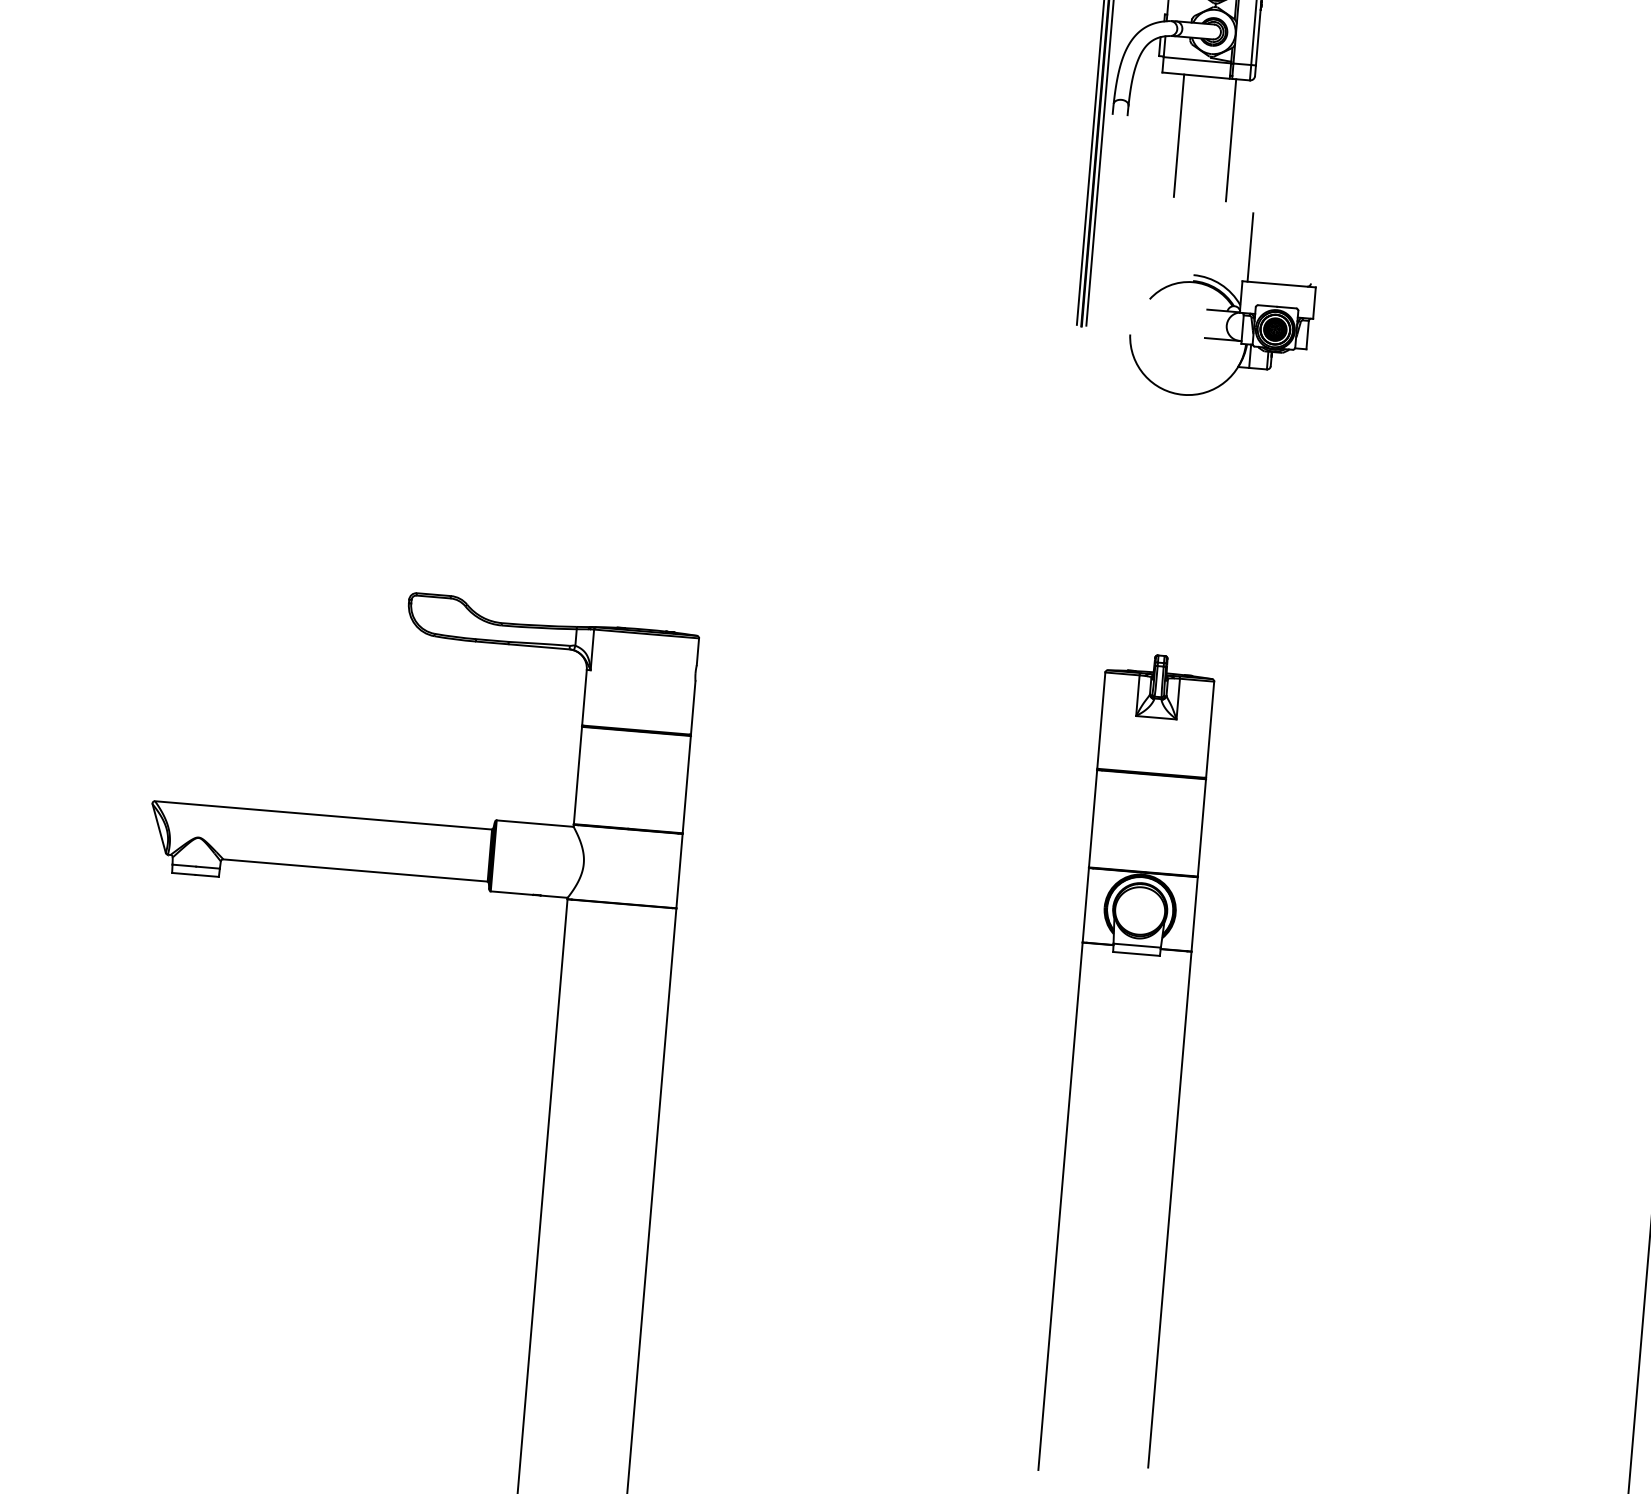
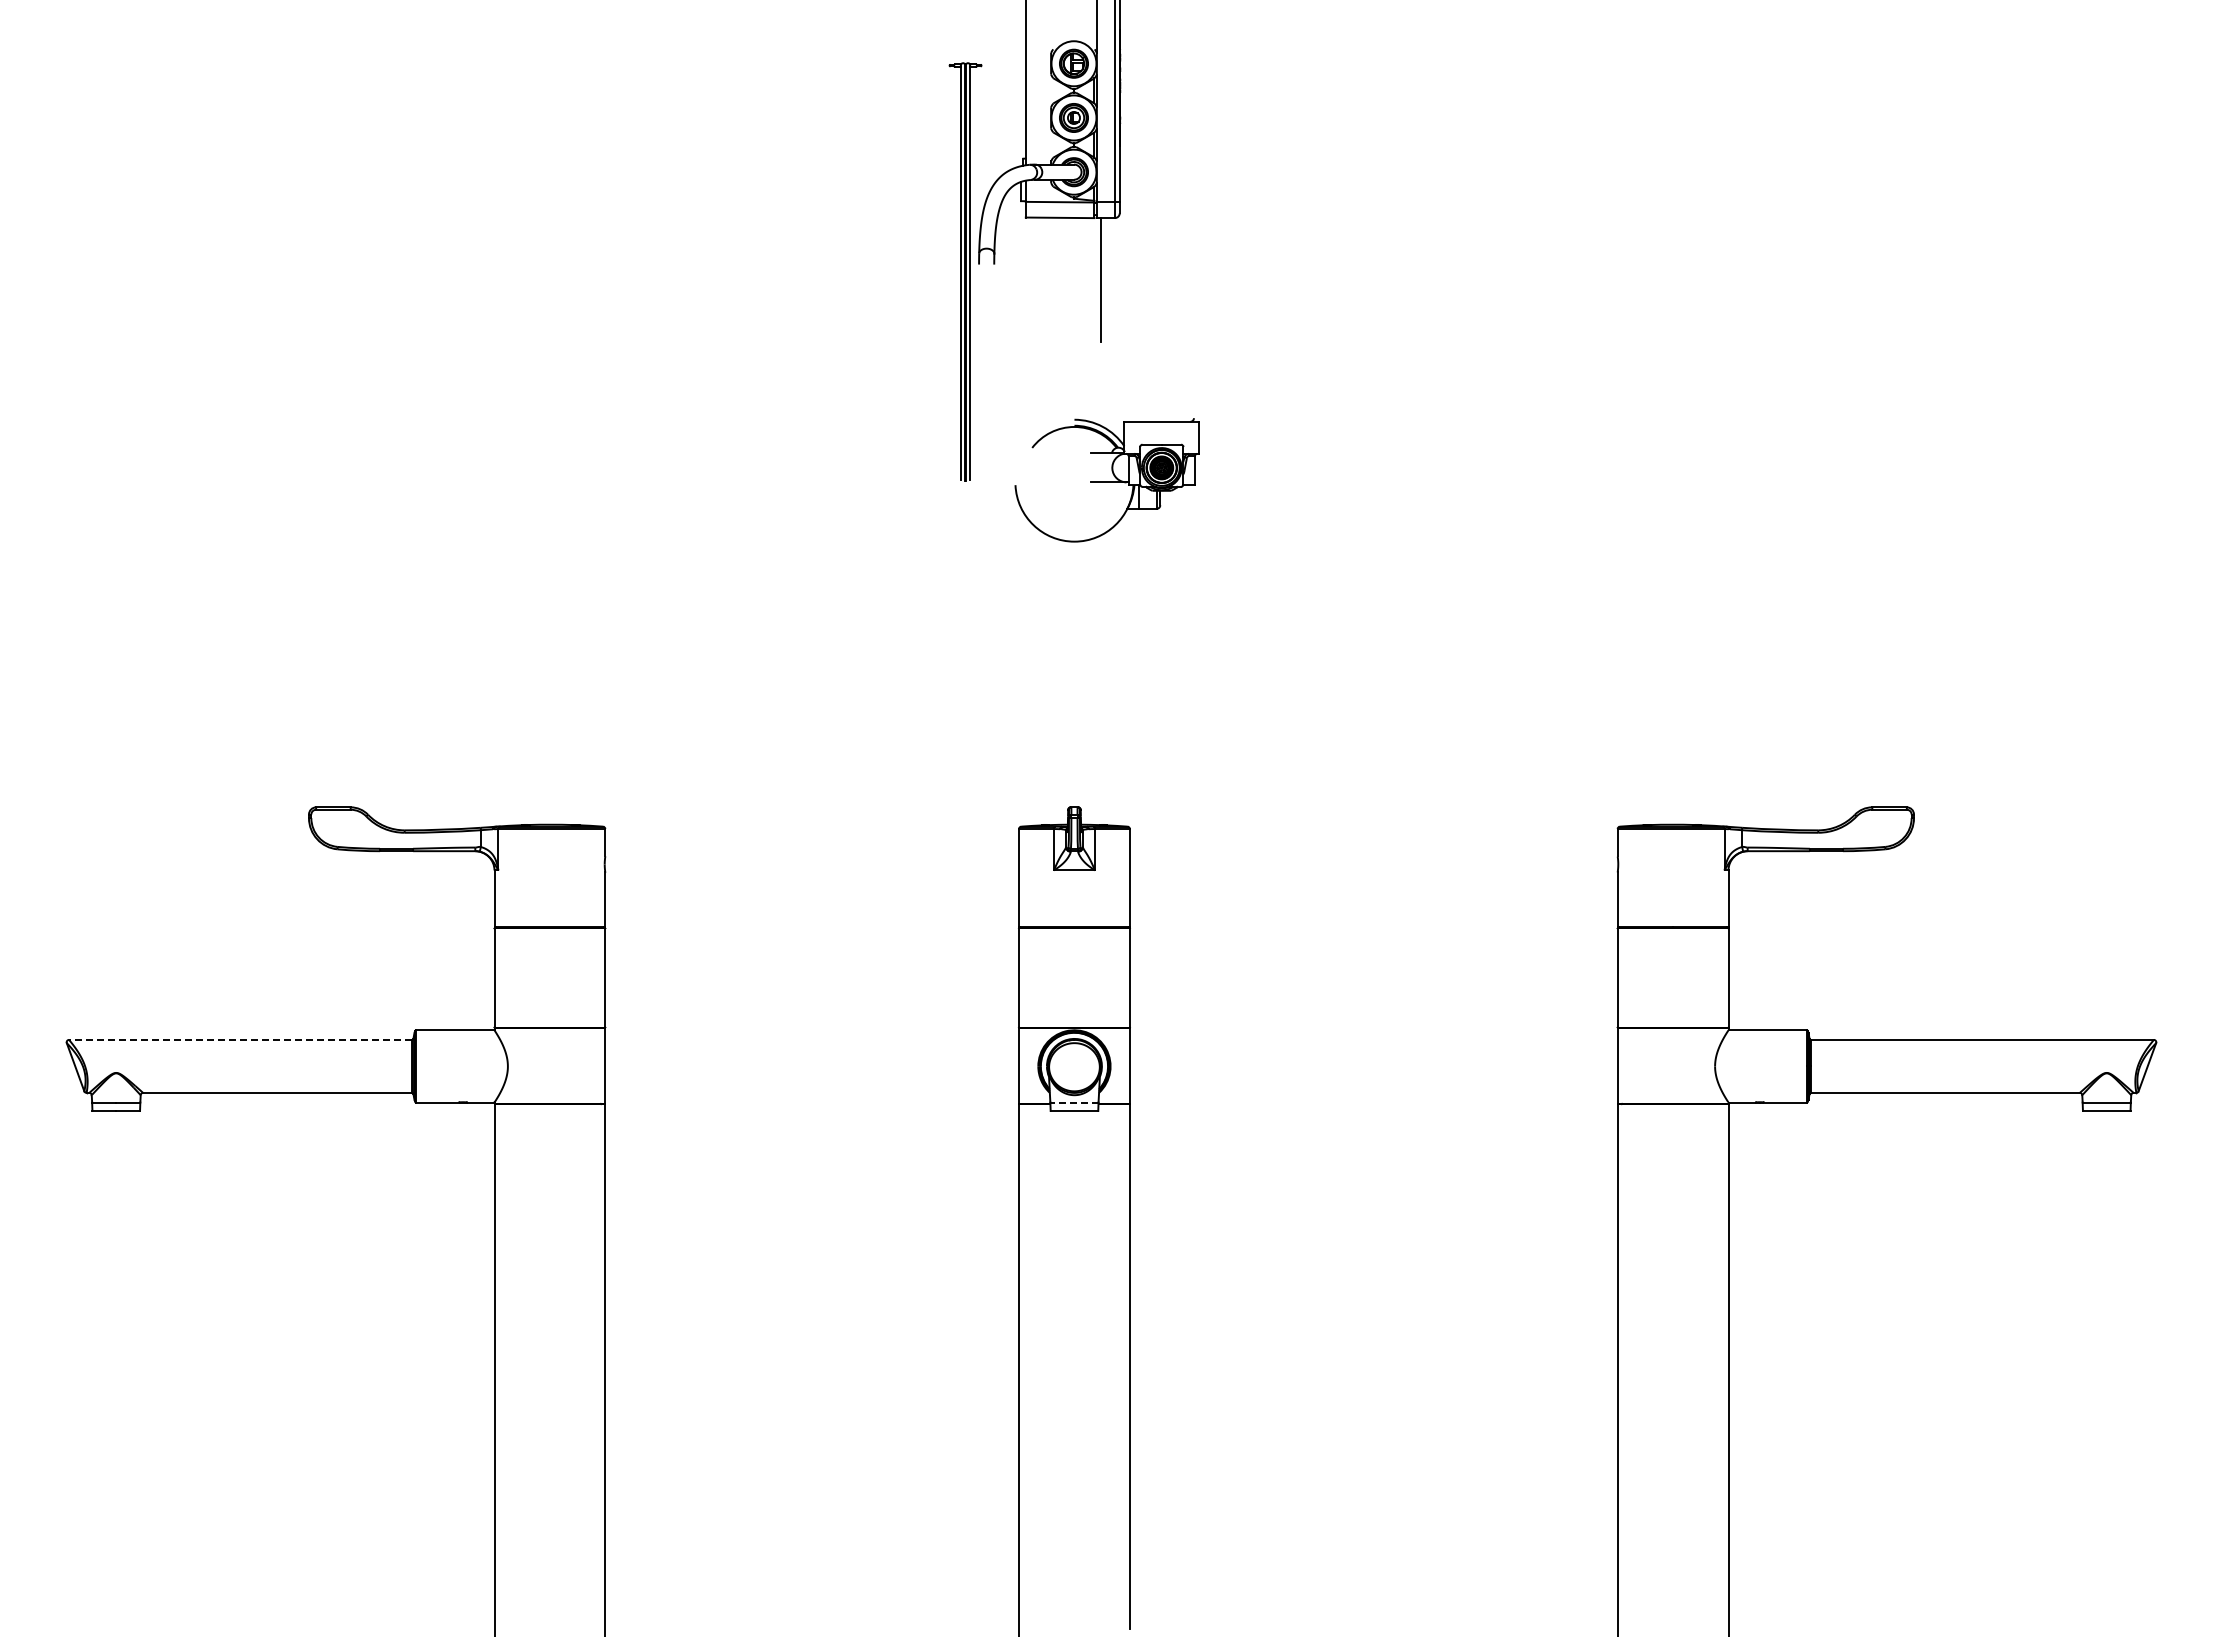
line: (1178, 135) -> (1047, 279), removed
line: (1250, 247) -> (1129, 386), removed
line: (323, 814) -> (240, 1039), solid -> dashed
line: (1136, 945) -> (1073, 1102), solid -> dashed

